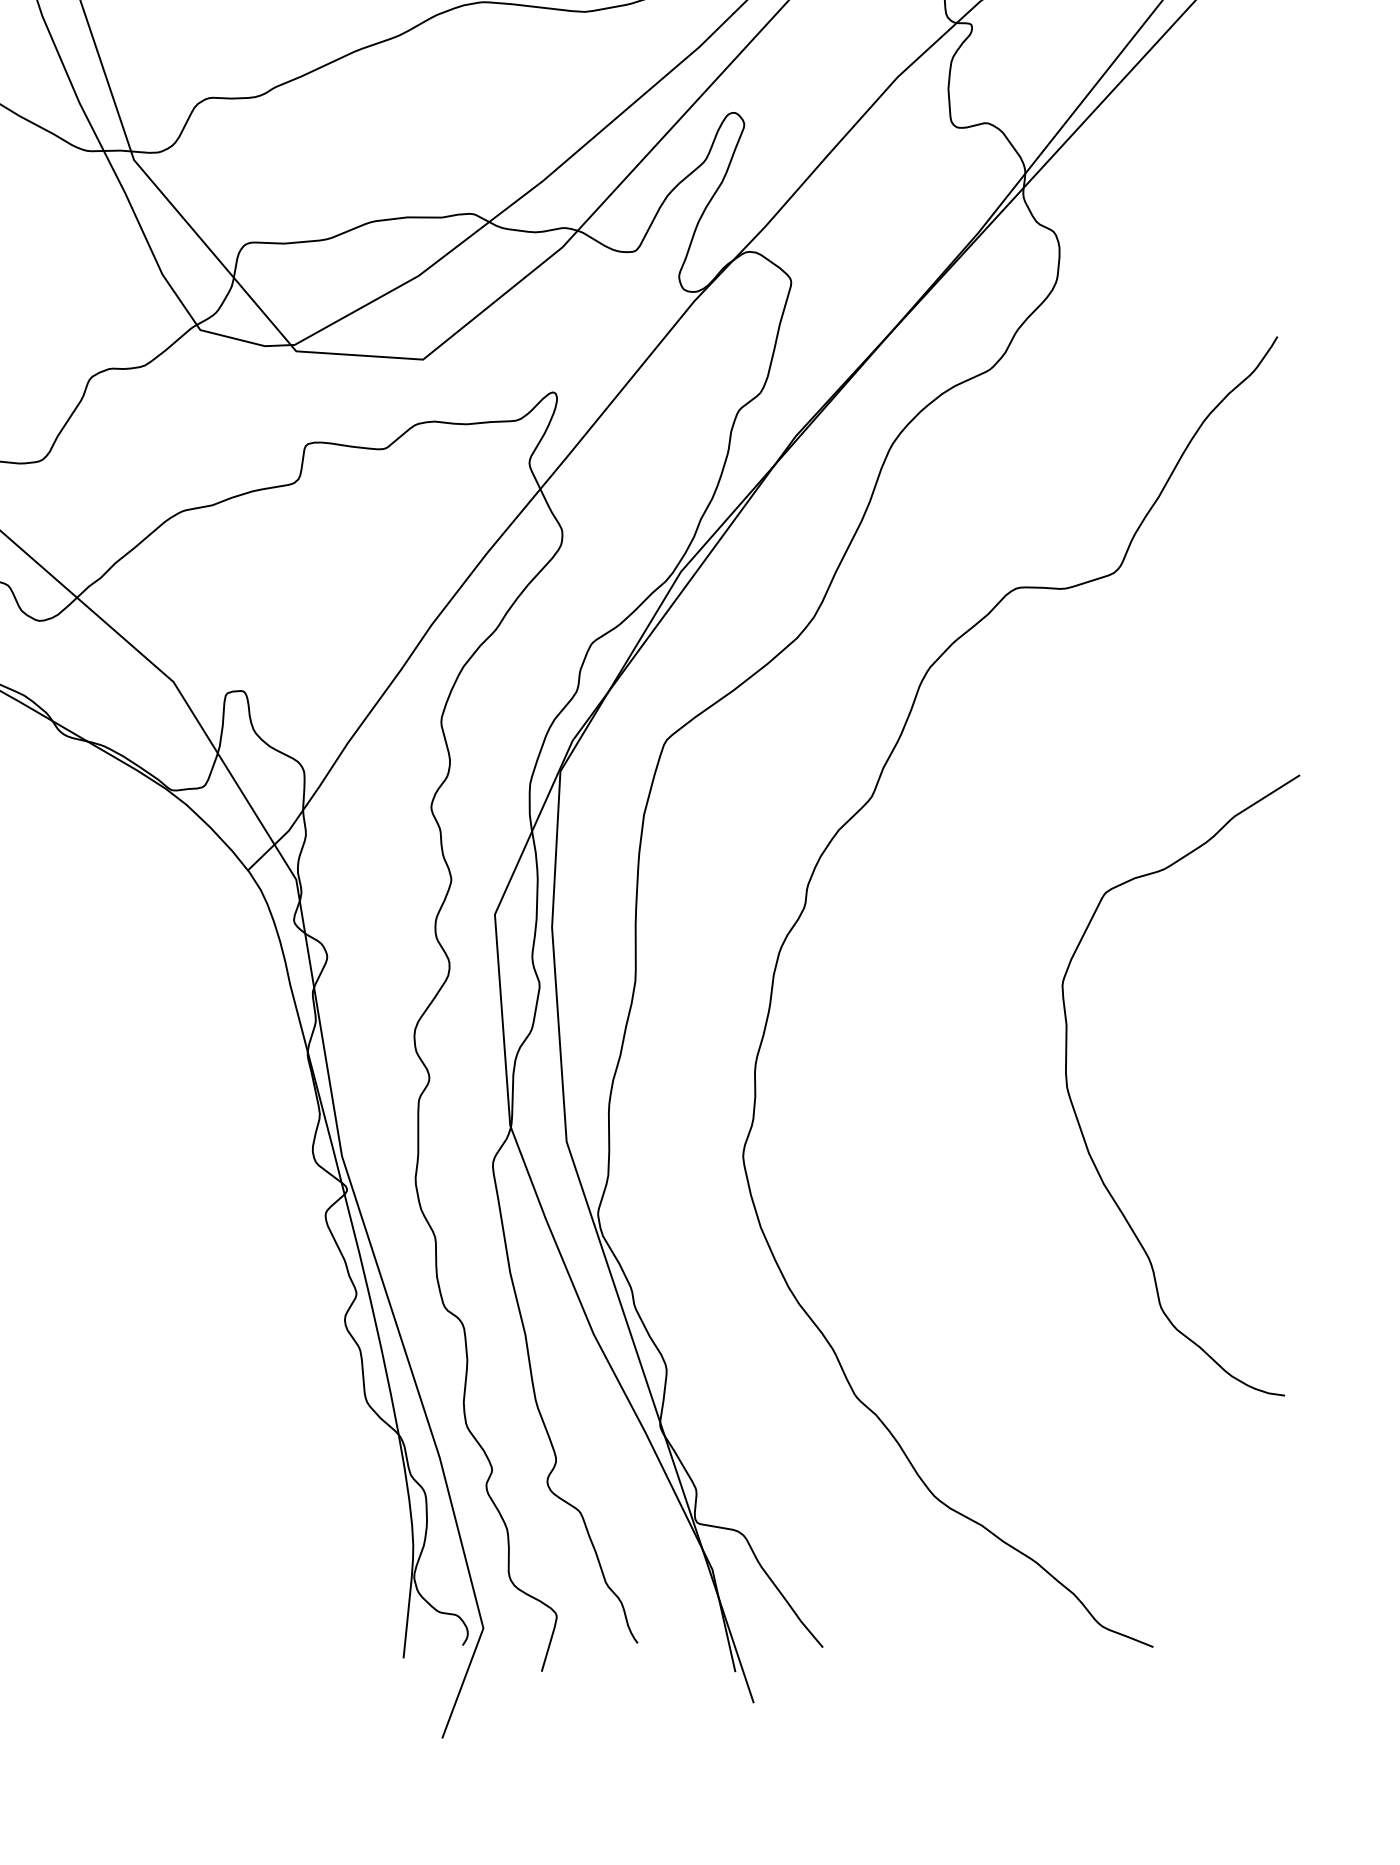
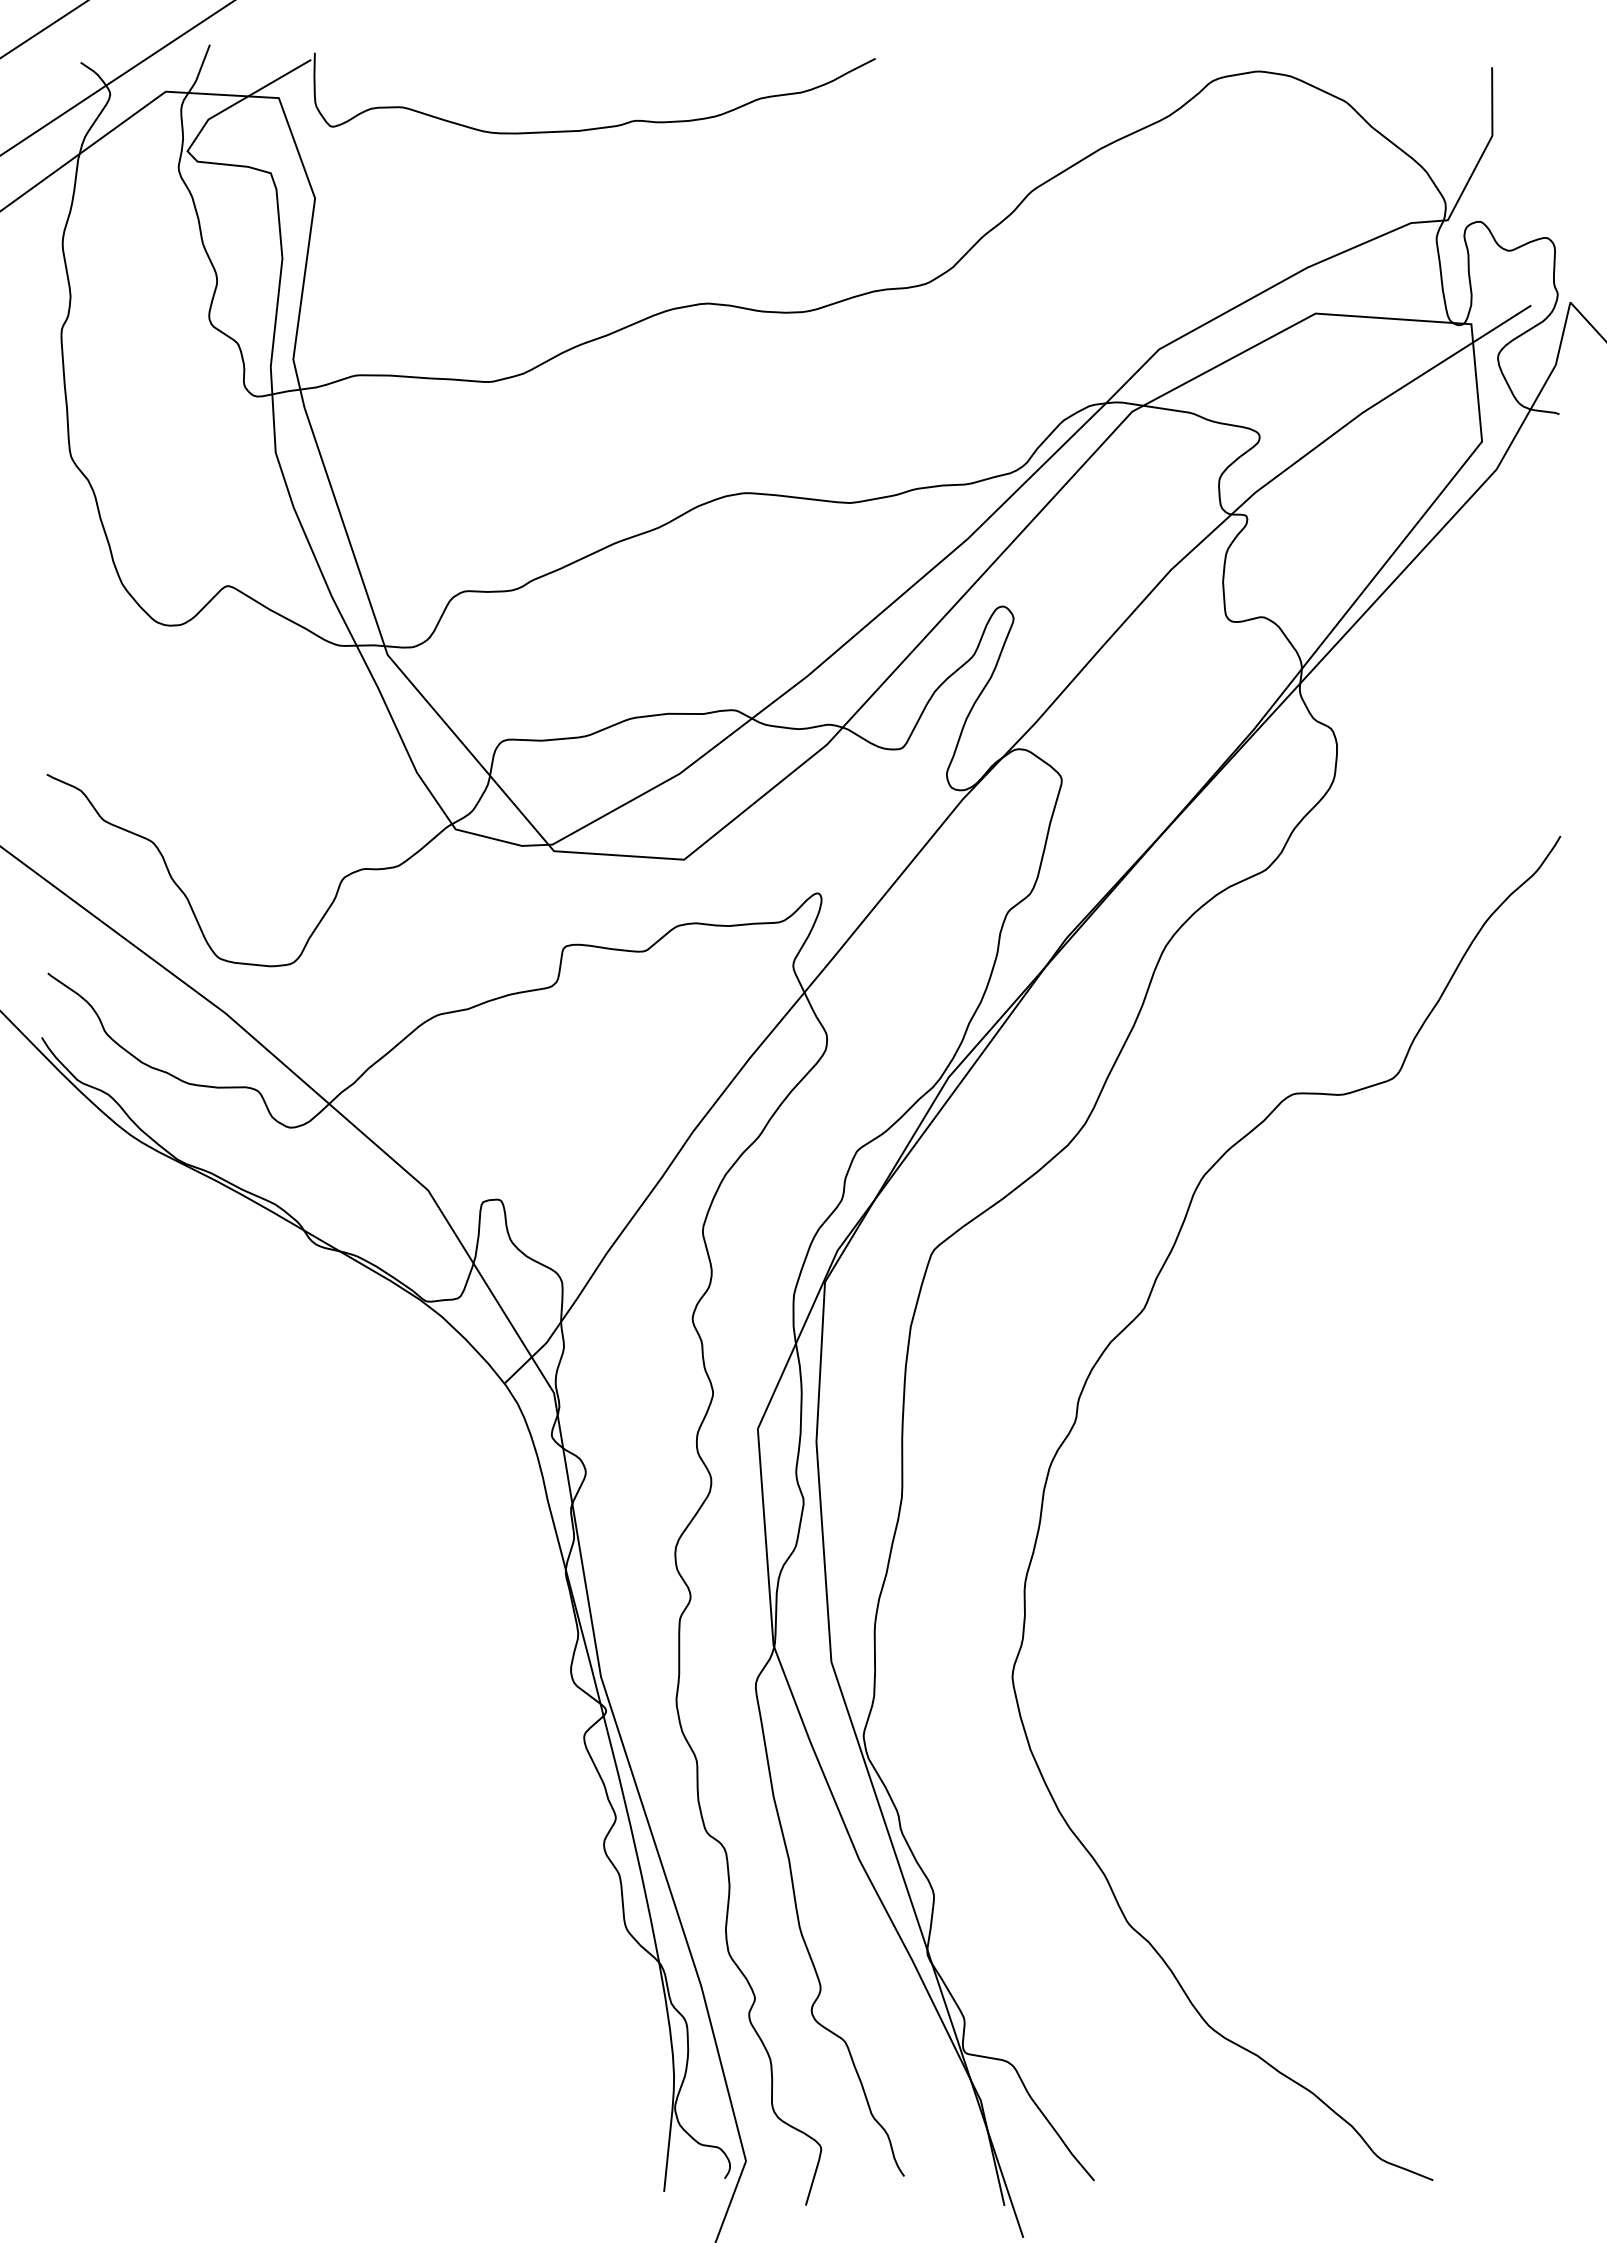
curve: (1080, 1124) -> (1358, 1644), removed

